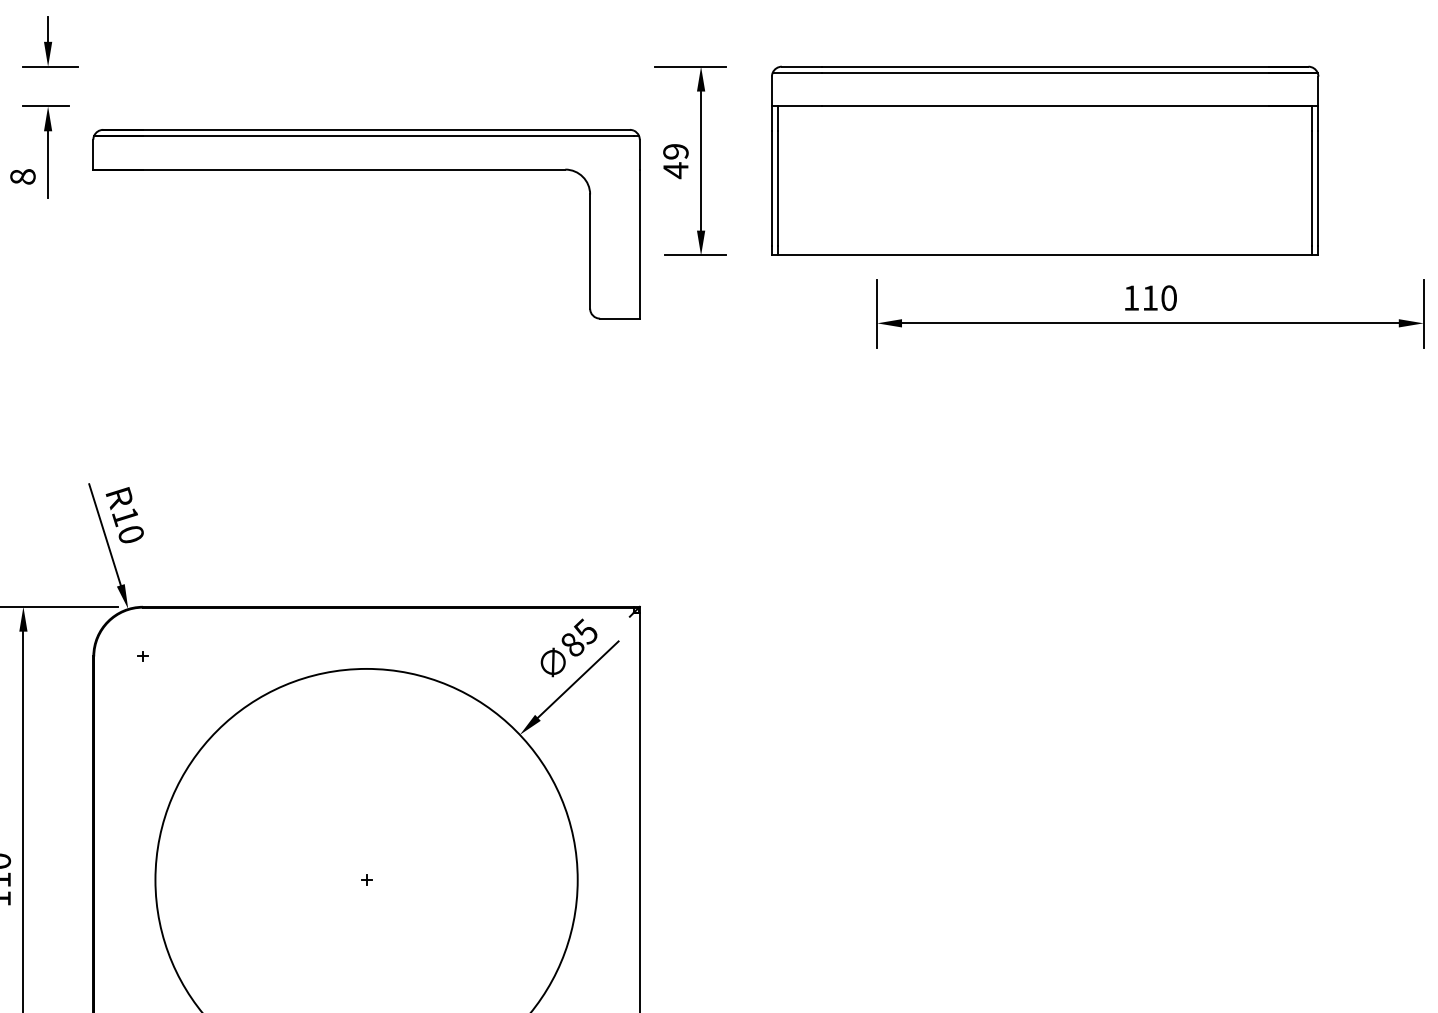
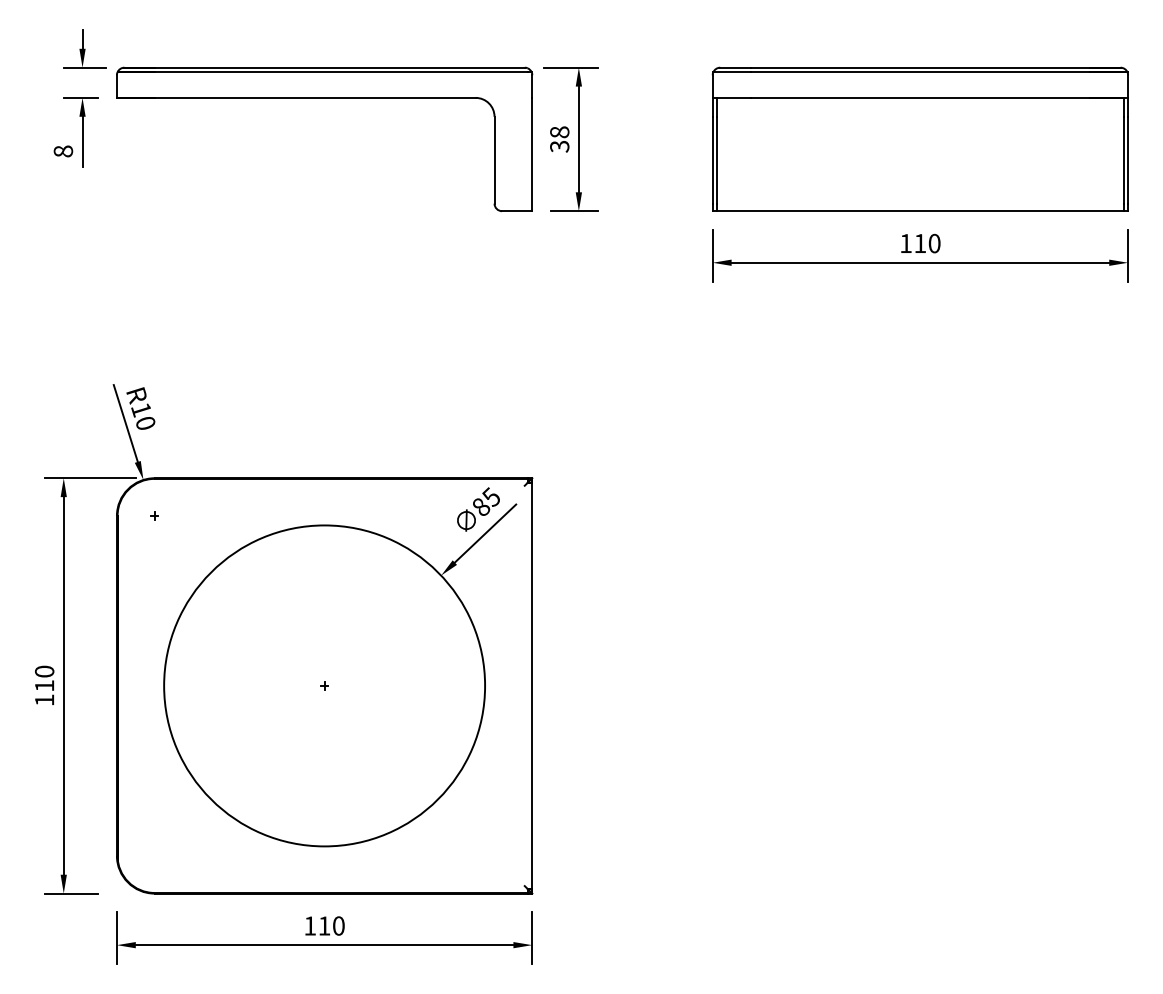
part: (1043, 159) -> (919, 138), moved
text: (675, 161) -> (559, 139), 49 -> 38
part: (366, 170) -> (324, 98), moved

